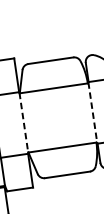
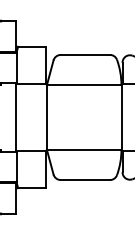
line: (93, 112) -> (122, 117), dashed -> solid
line: (23, 122) -> (46, 117), dashed -> solid

